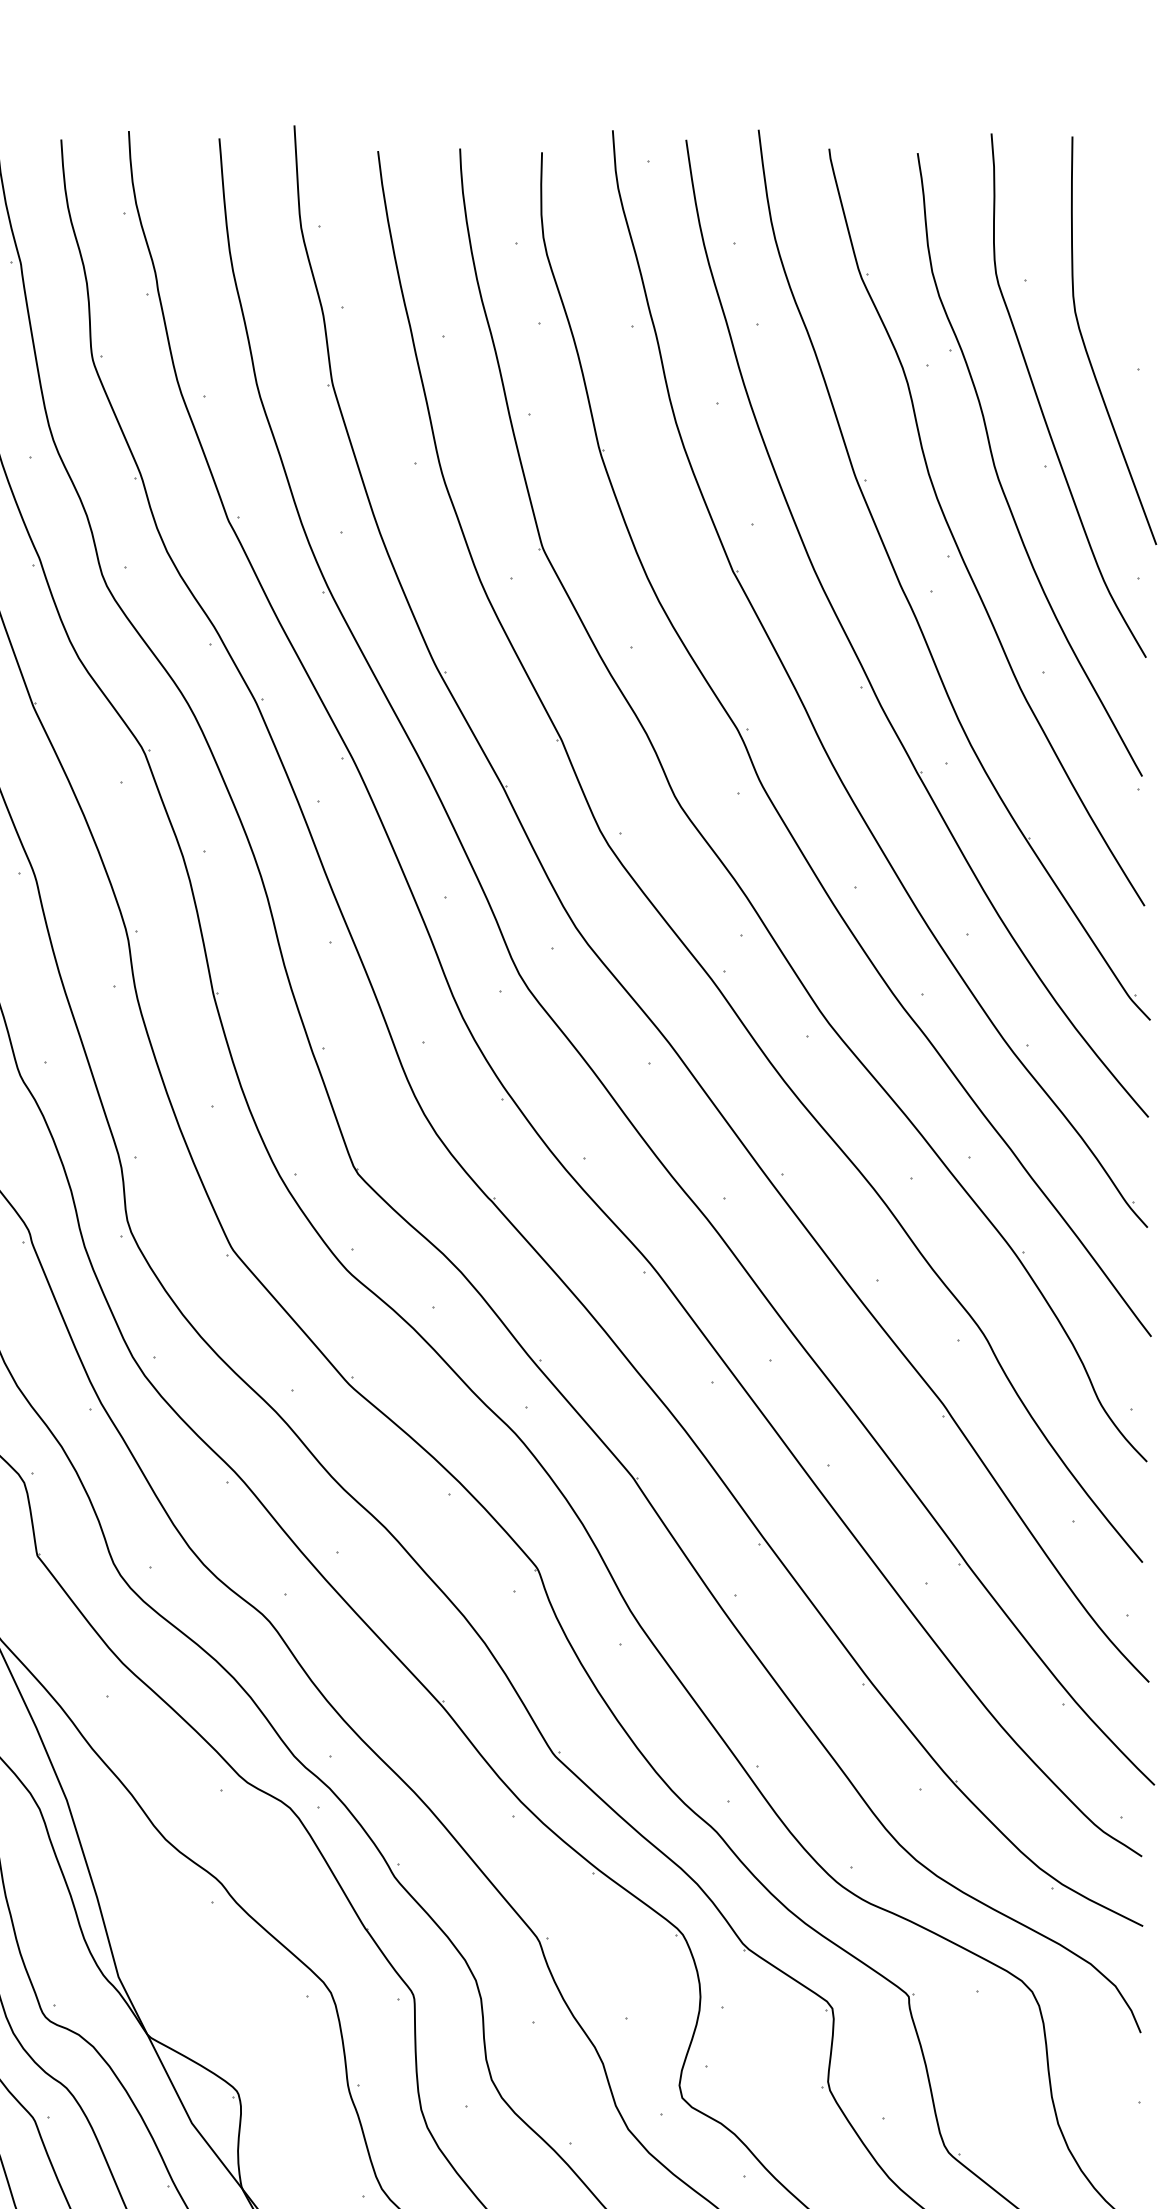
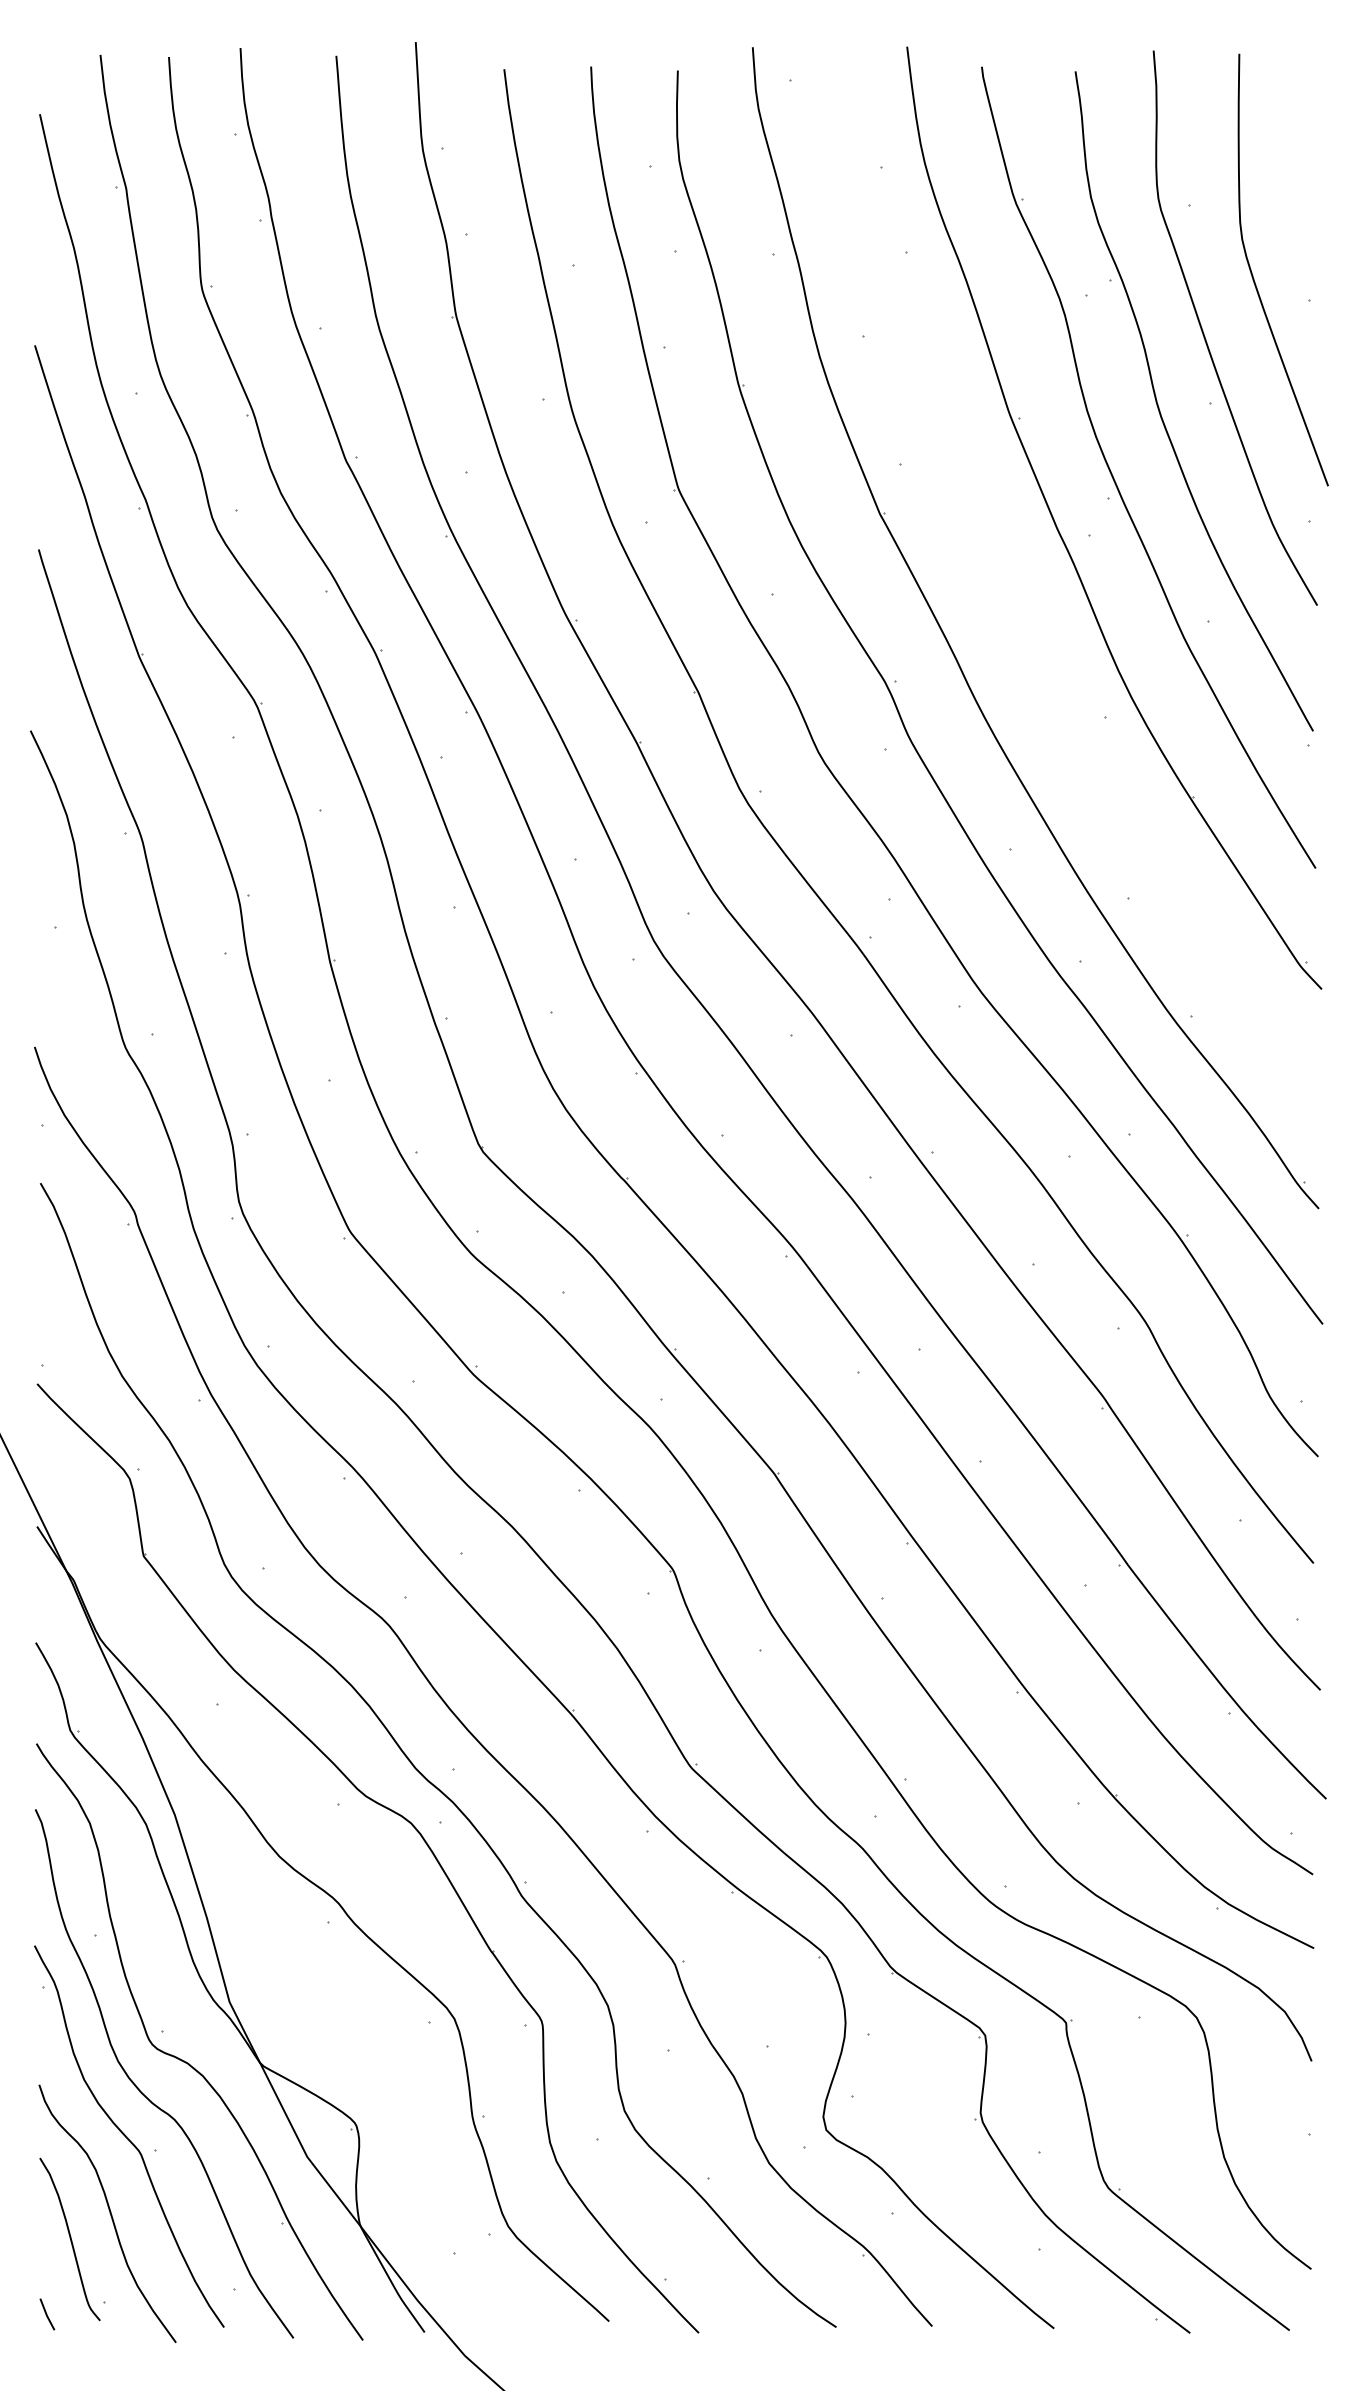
part: (858, 656) -> (1012, 604), removed

